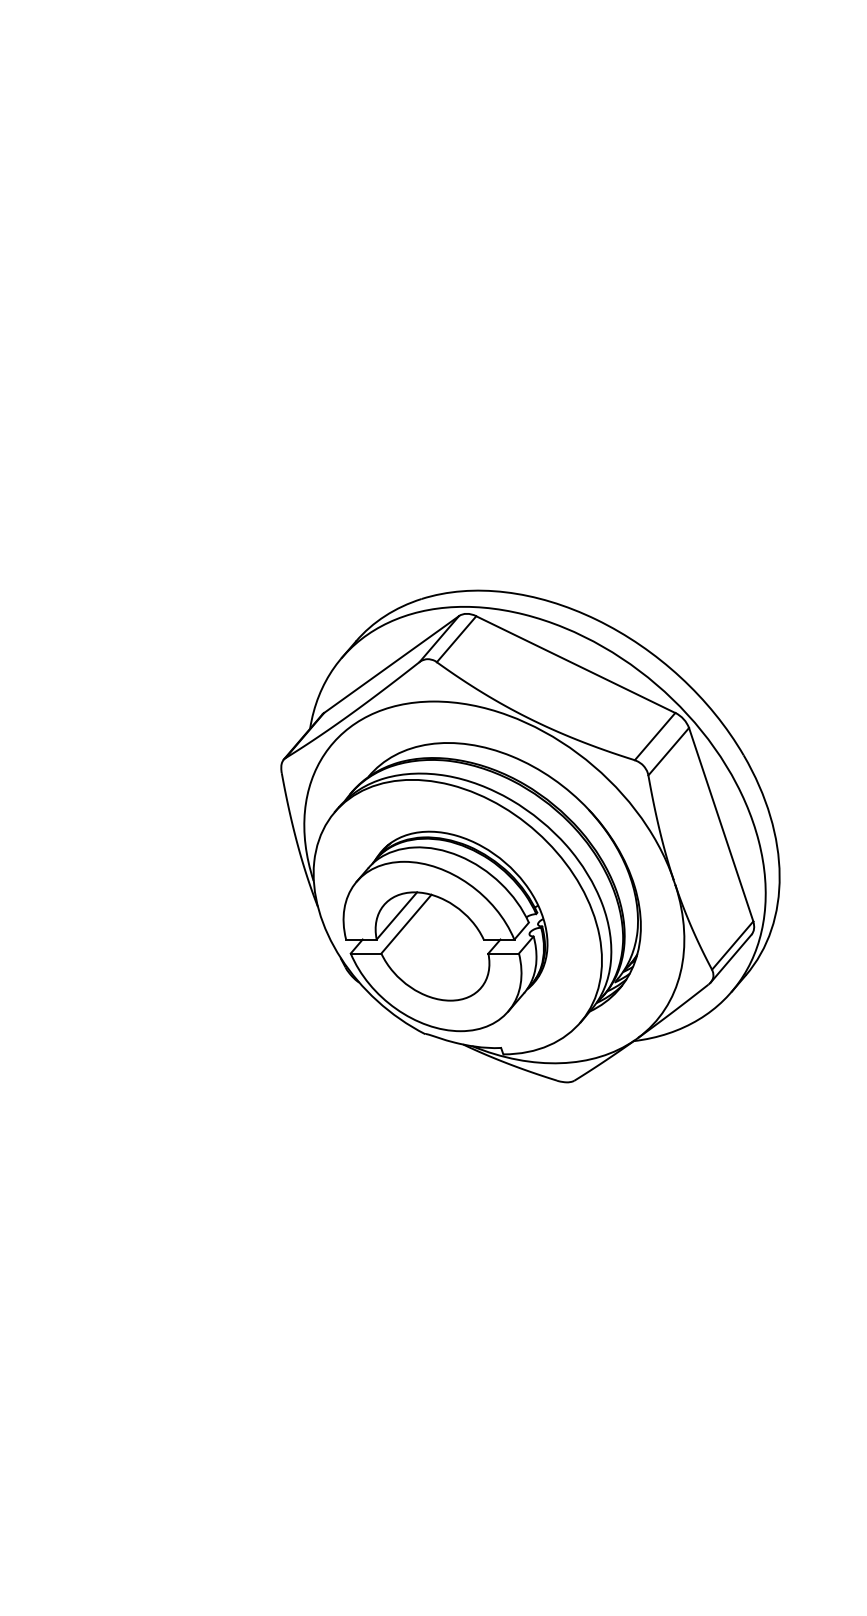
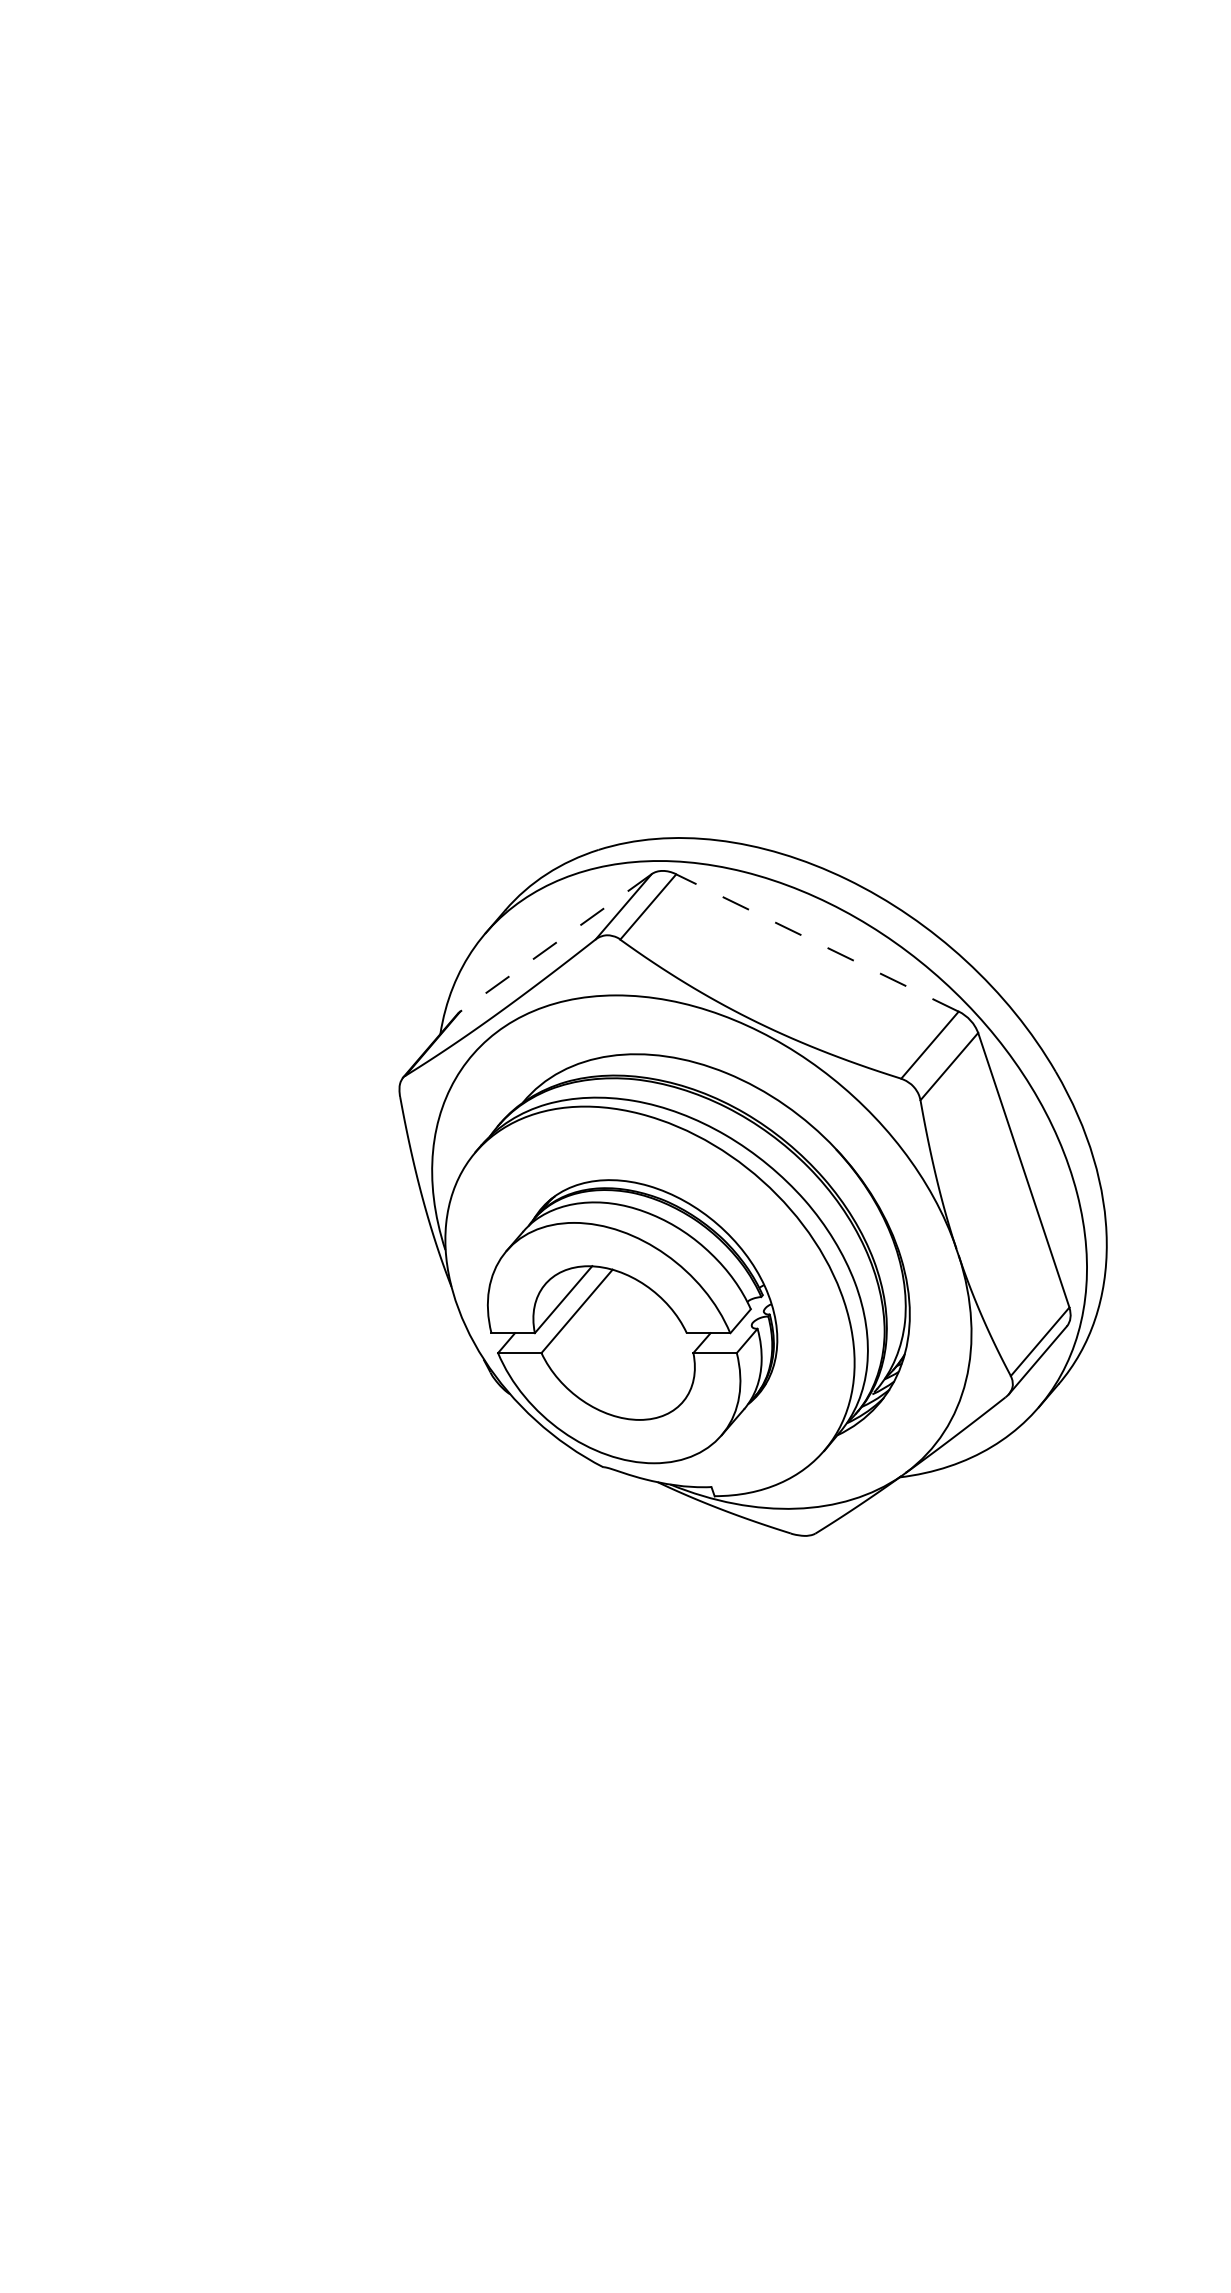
line: (391, 664) -> (555, 943), solid -> dashed
line: (575, 664) -> (817, 942), solid -> dashed

